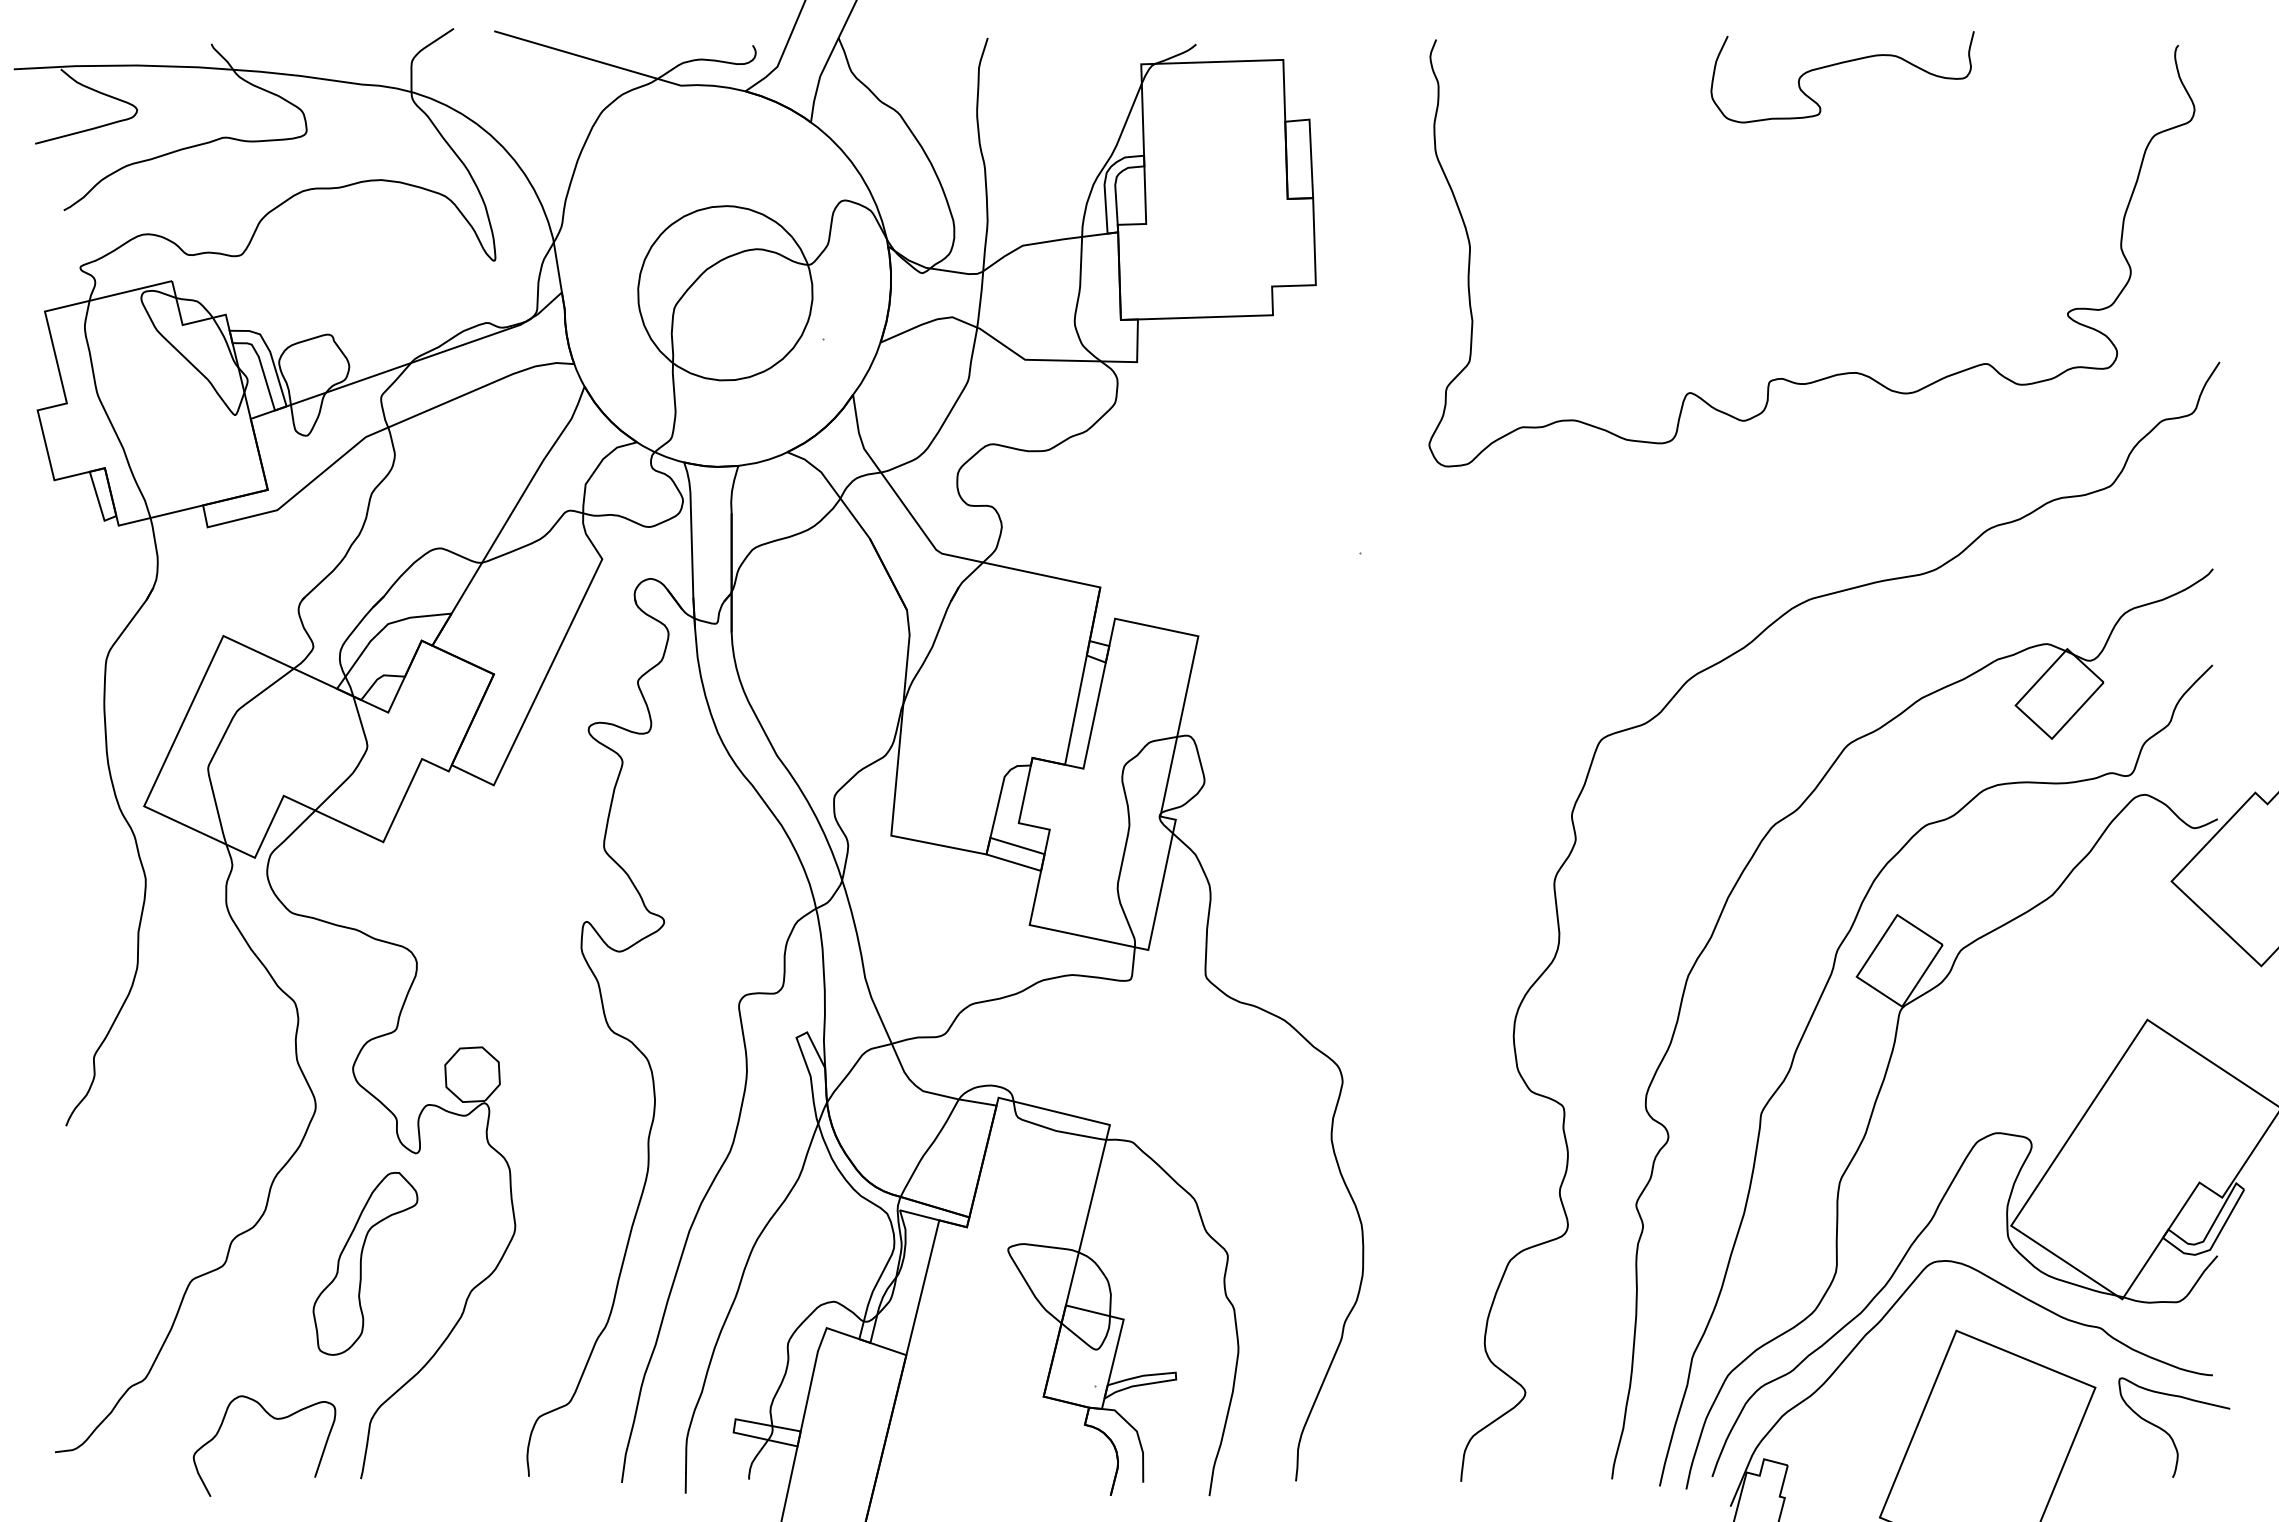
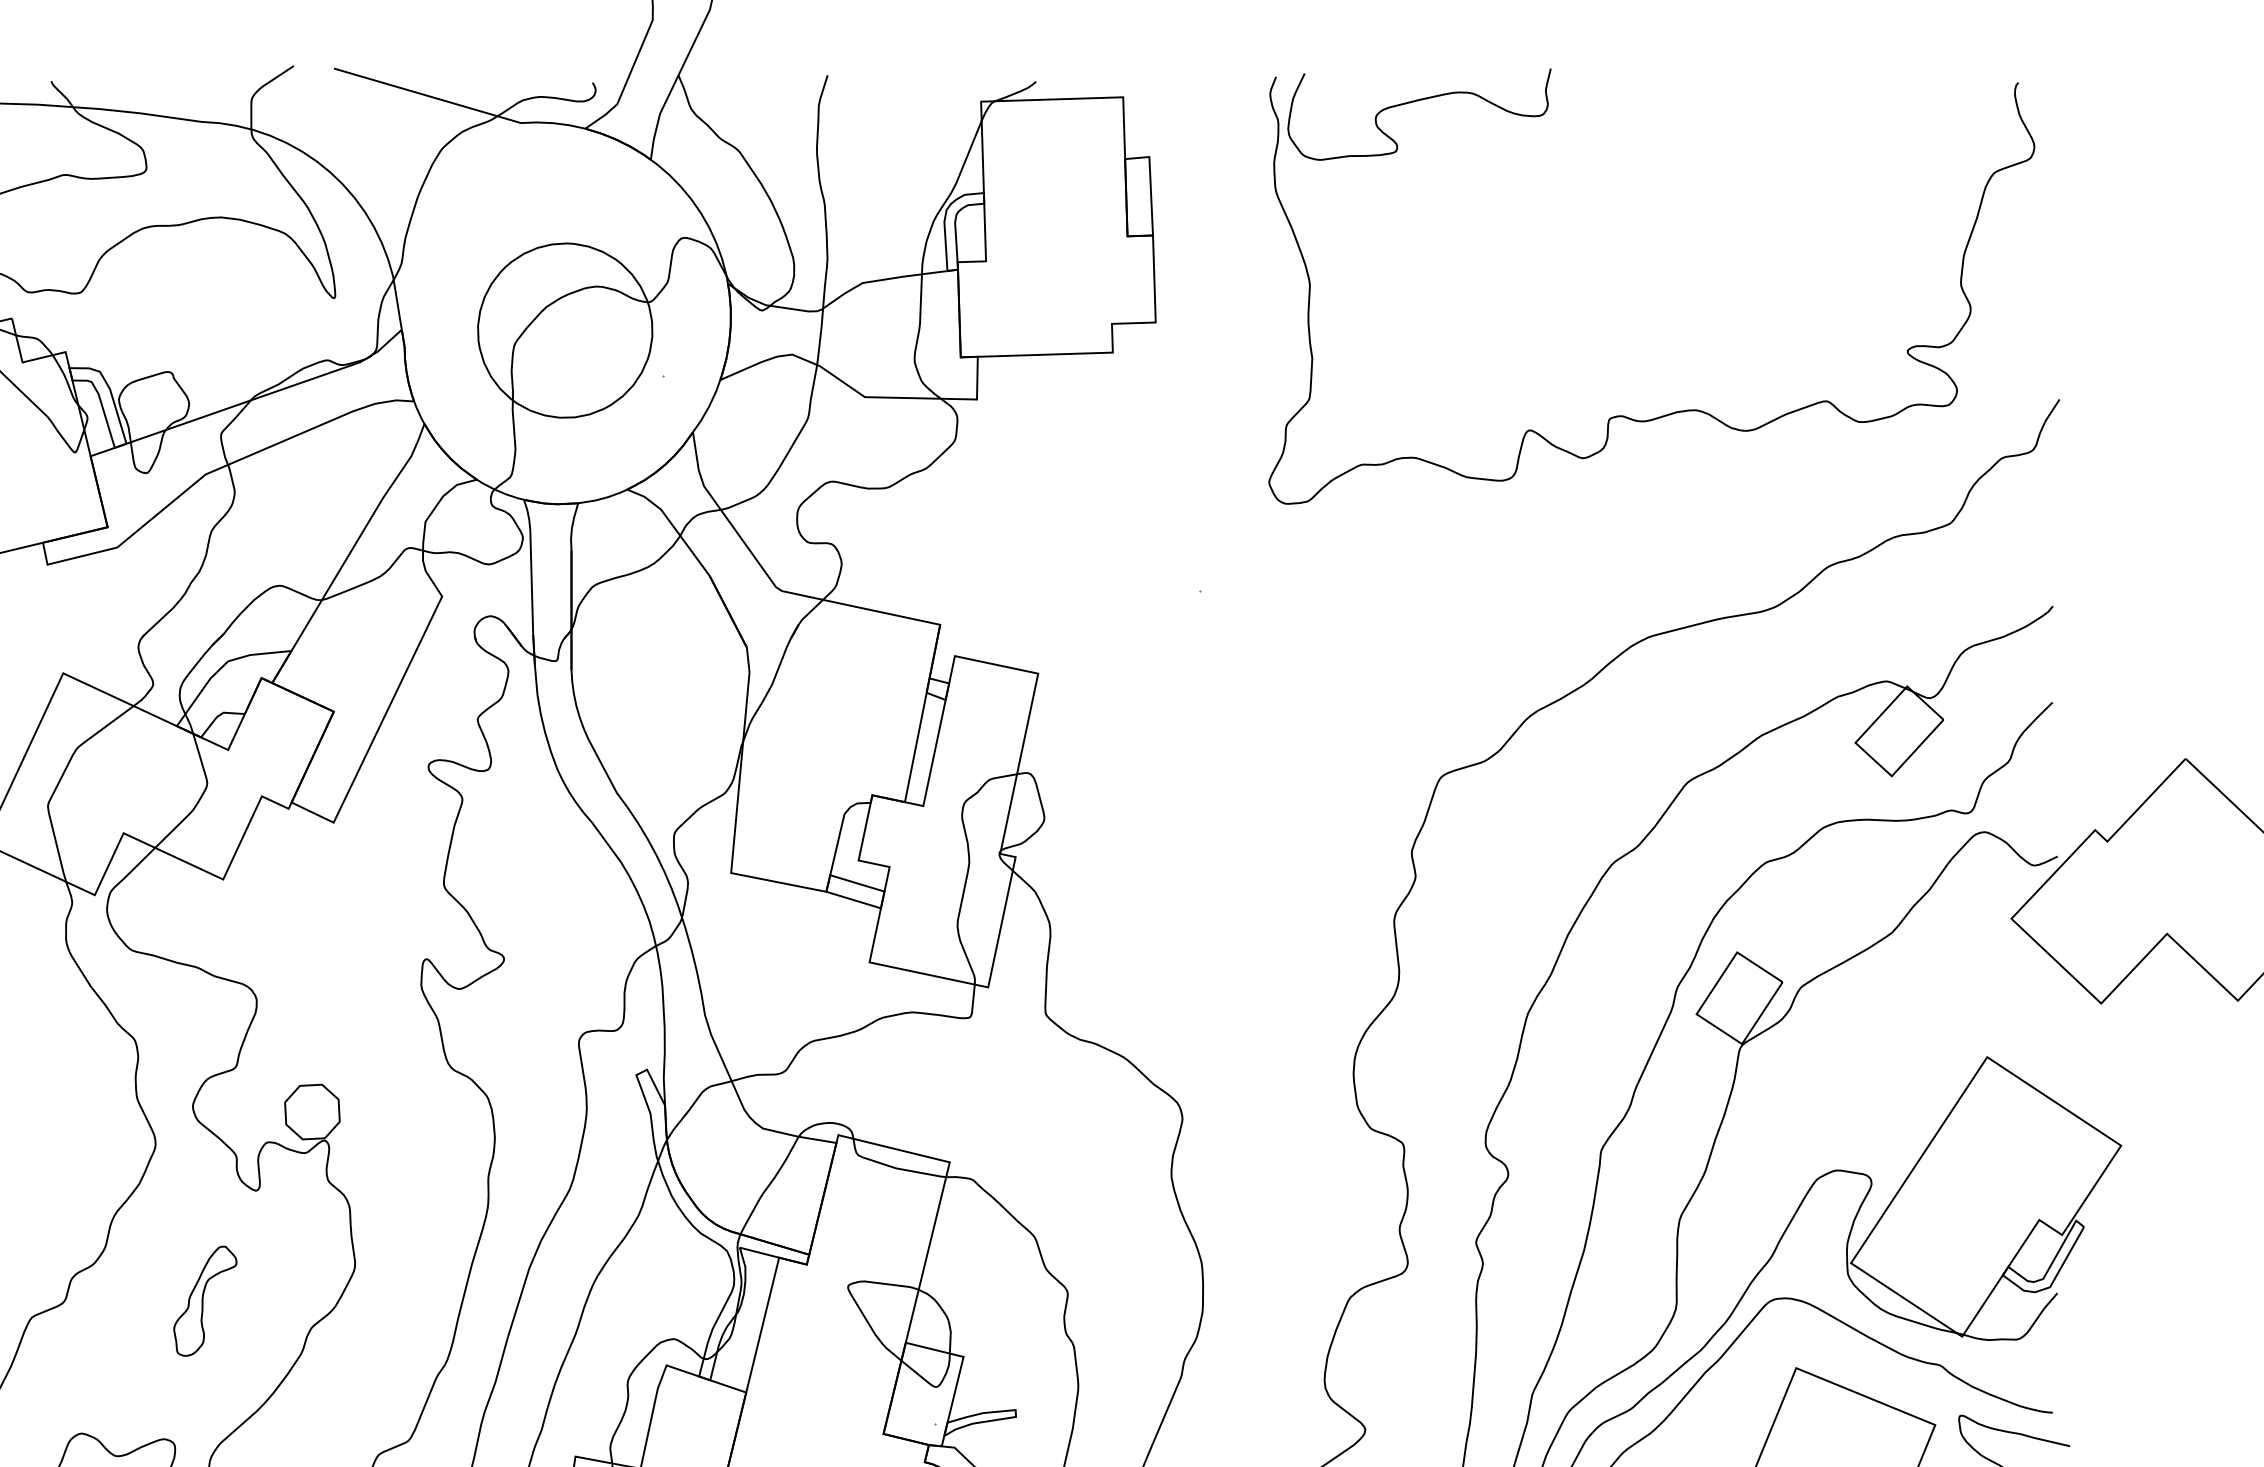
curve: (1839, 64) -> (1416, 101), moved
part: (365, 1263) -> (205, 1300), size x0.6

